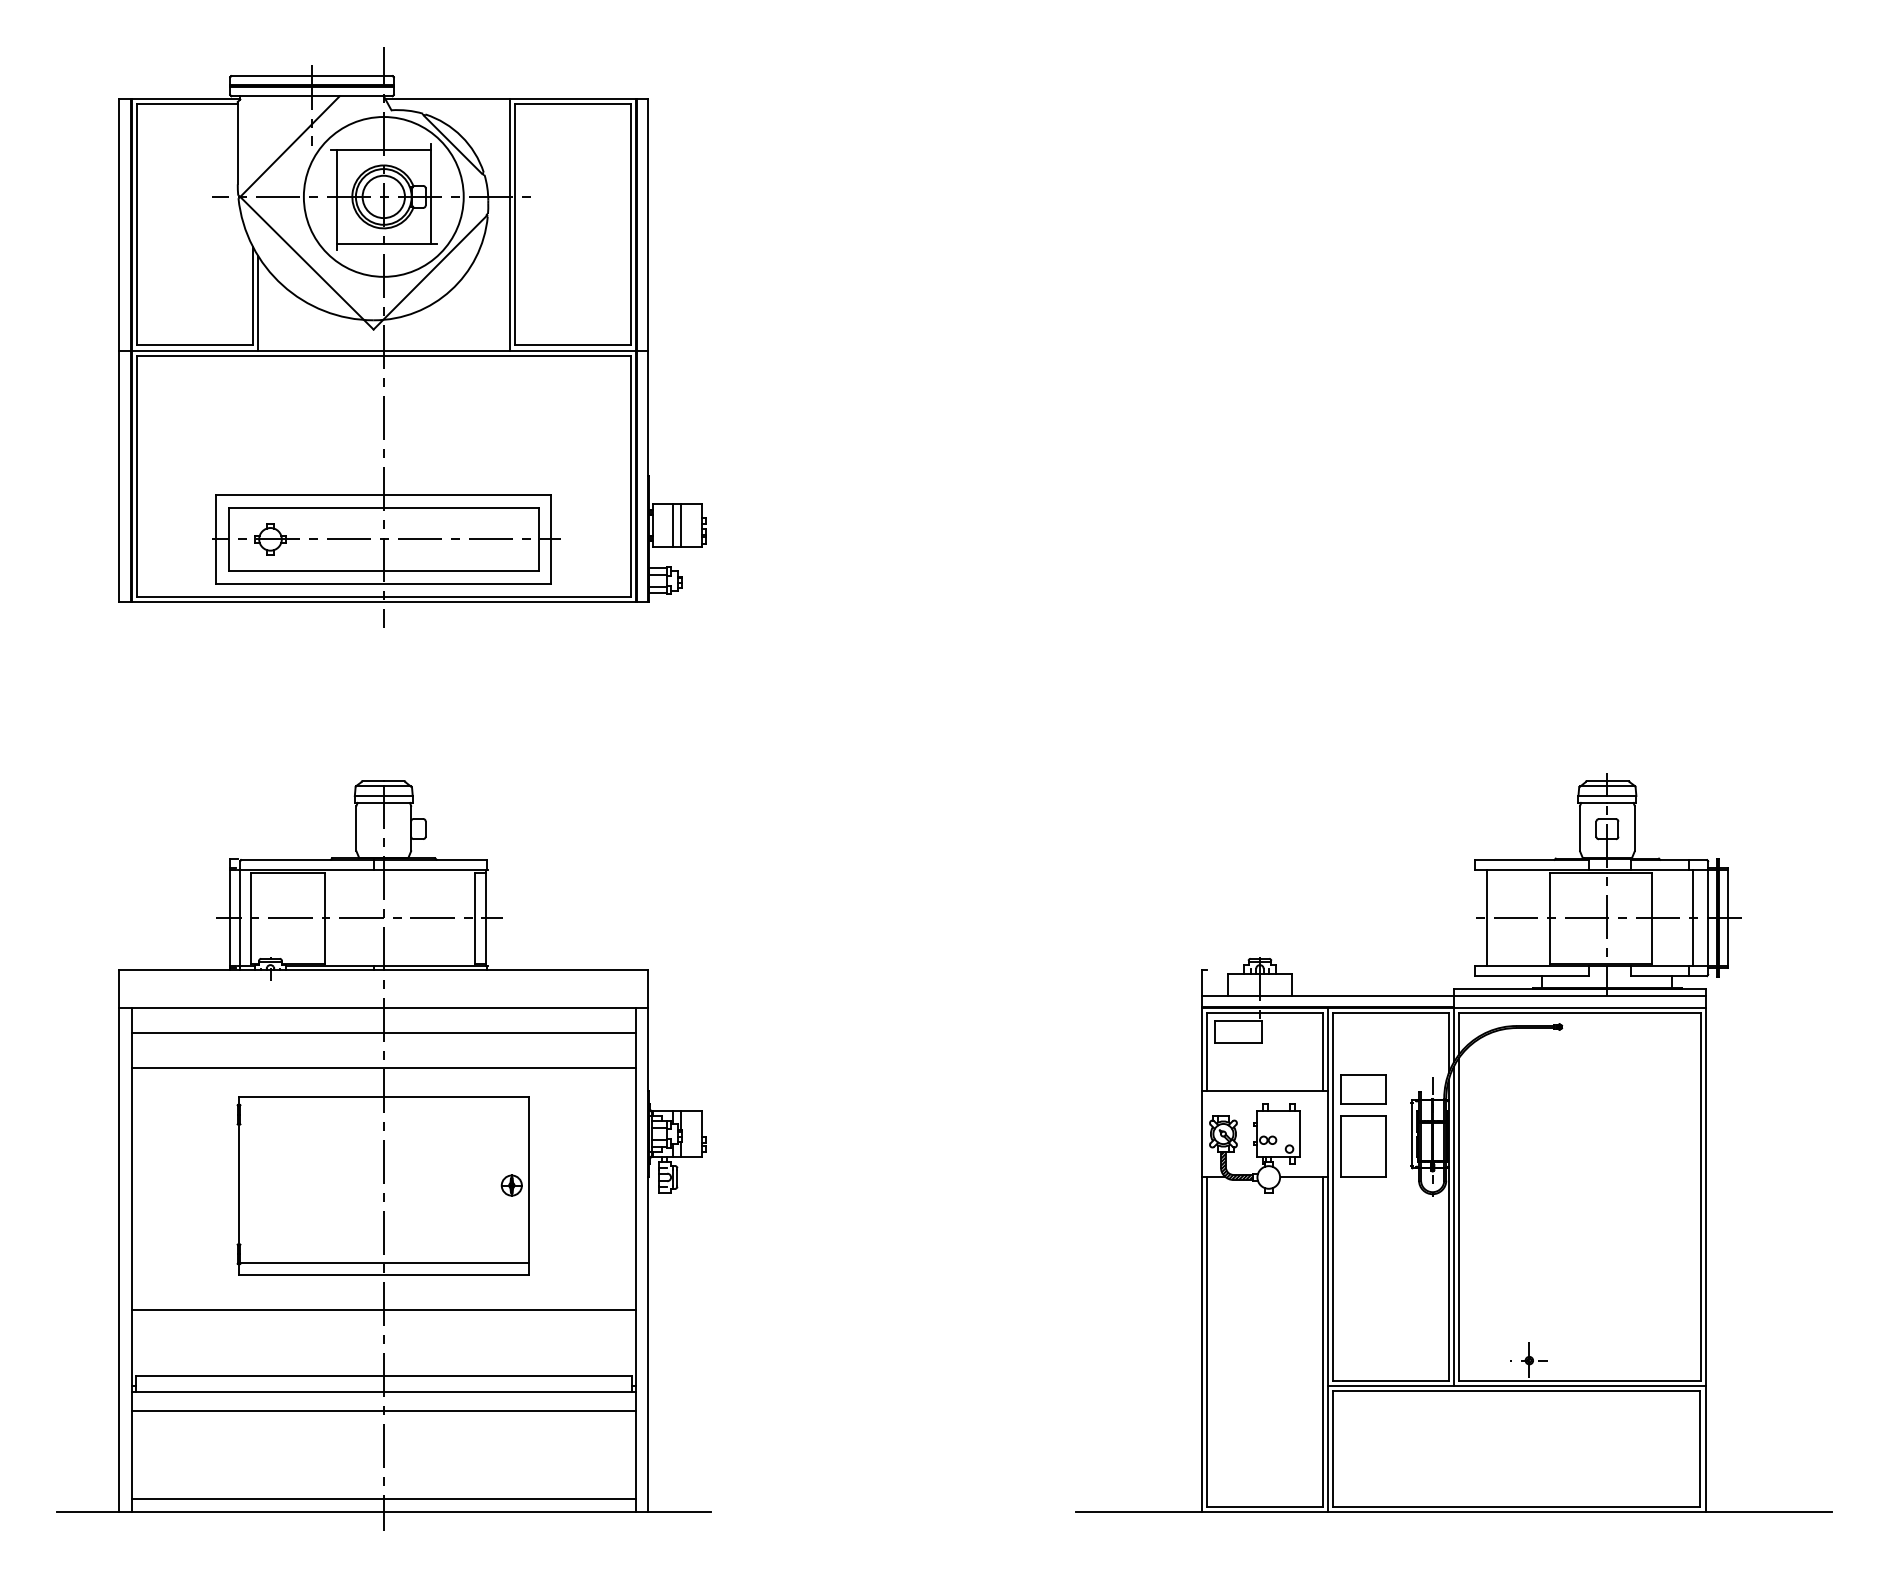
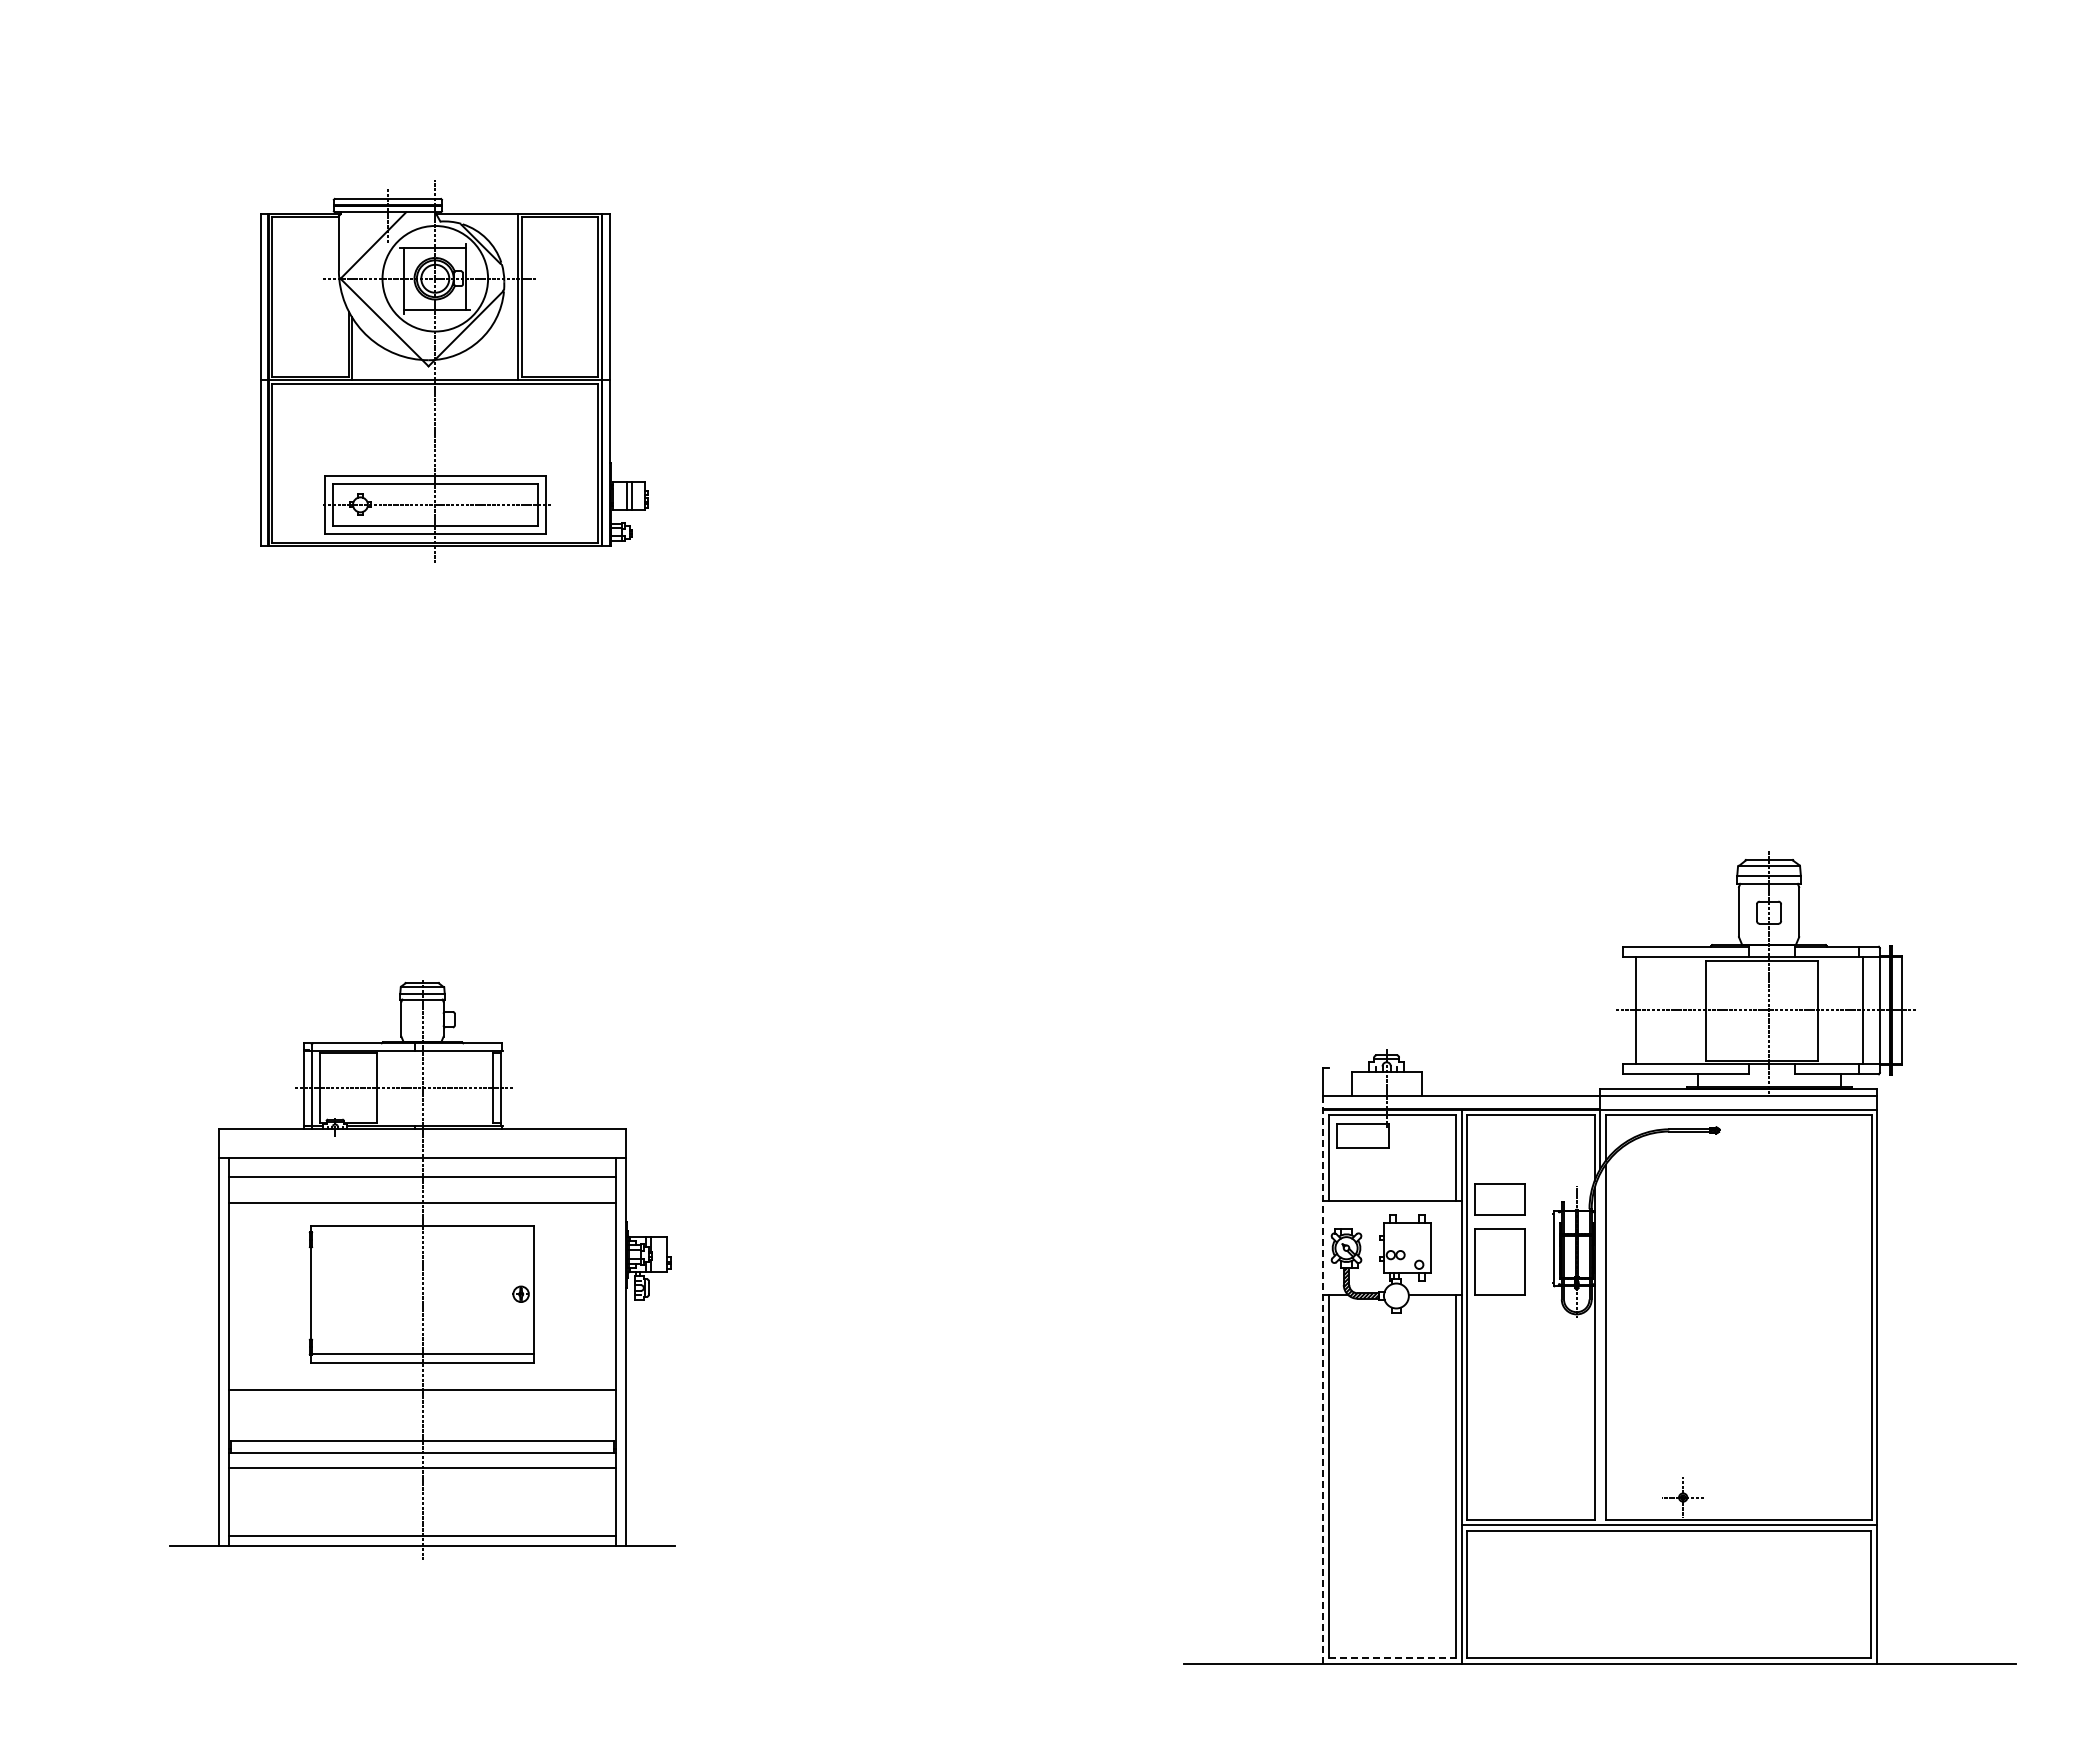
part: (412, 337) -> (454, 371), size x0.6
part: (383, 1153) -> (422, 1269), size x0.7
line: (1454, 1226) -> (1600, 1349), removed
line: (1201, 1253) -> (1322, 1379), solid -> dashed
line: (1265, 1506) -> (1392, 1658), solid -> dashed

